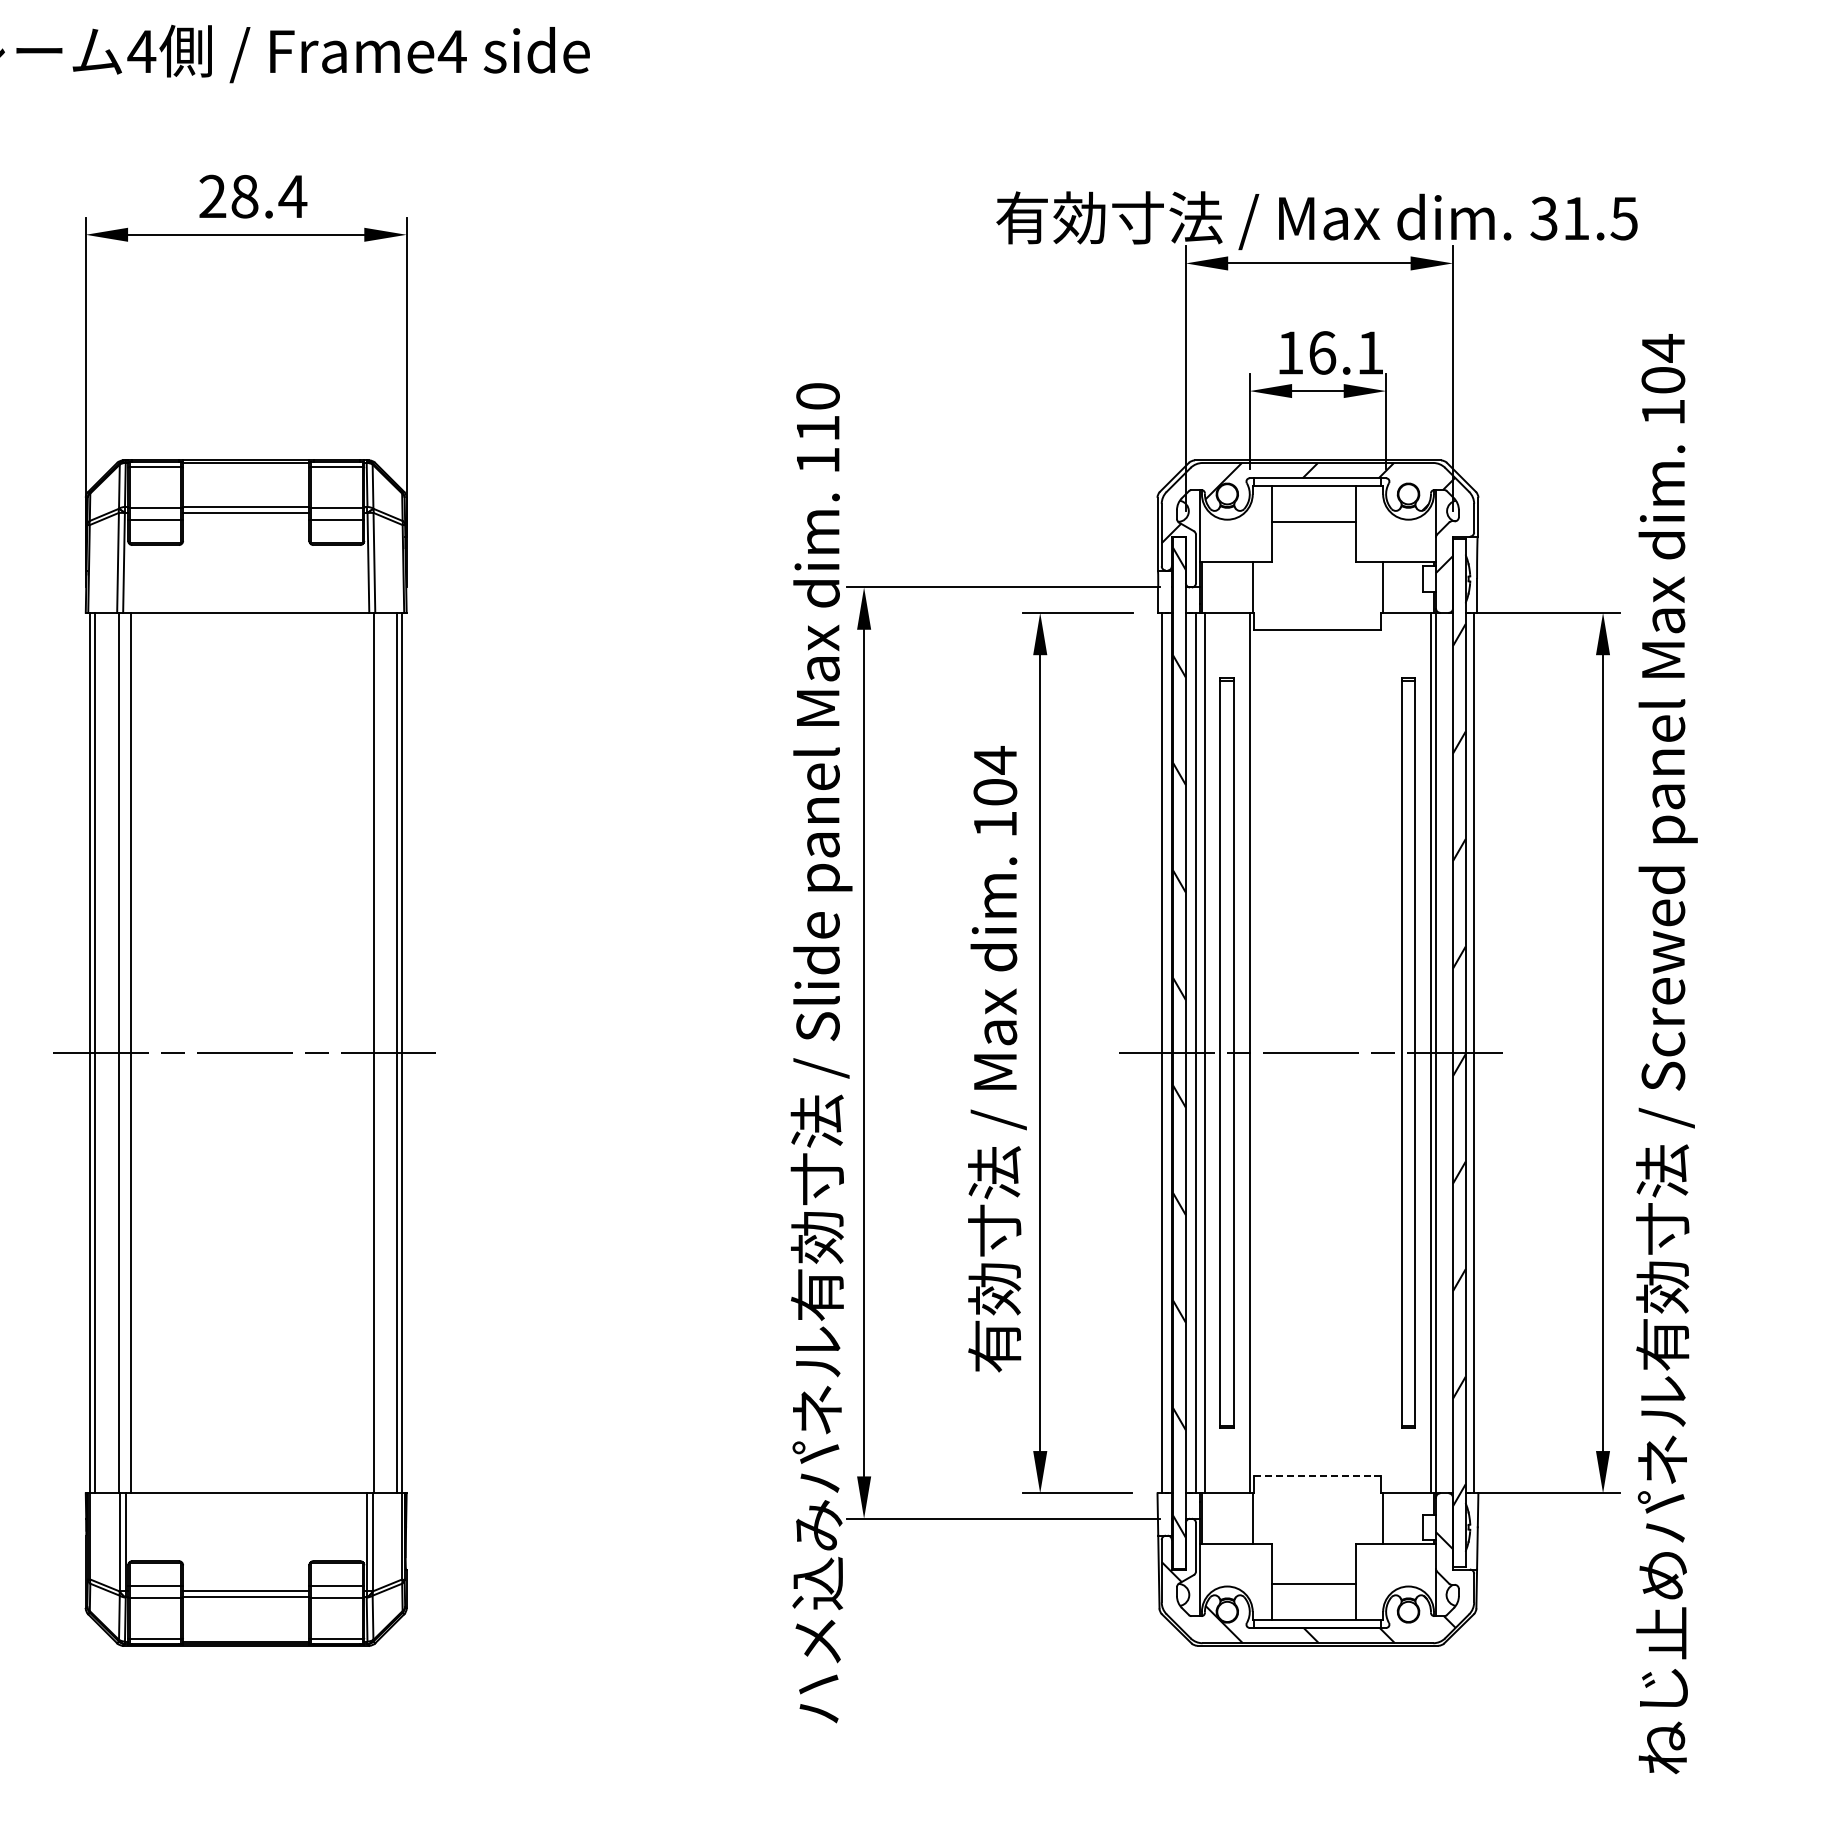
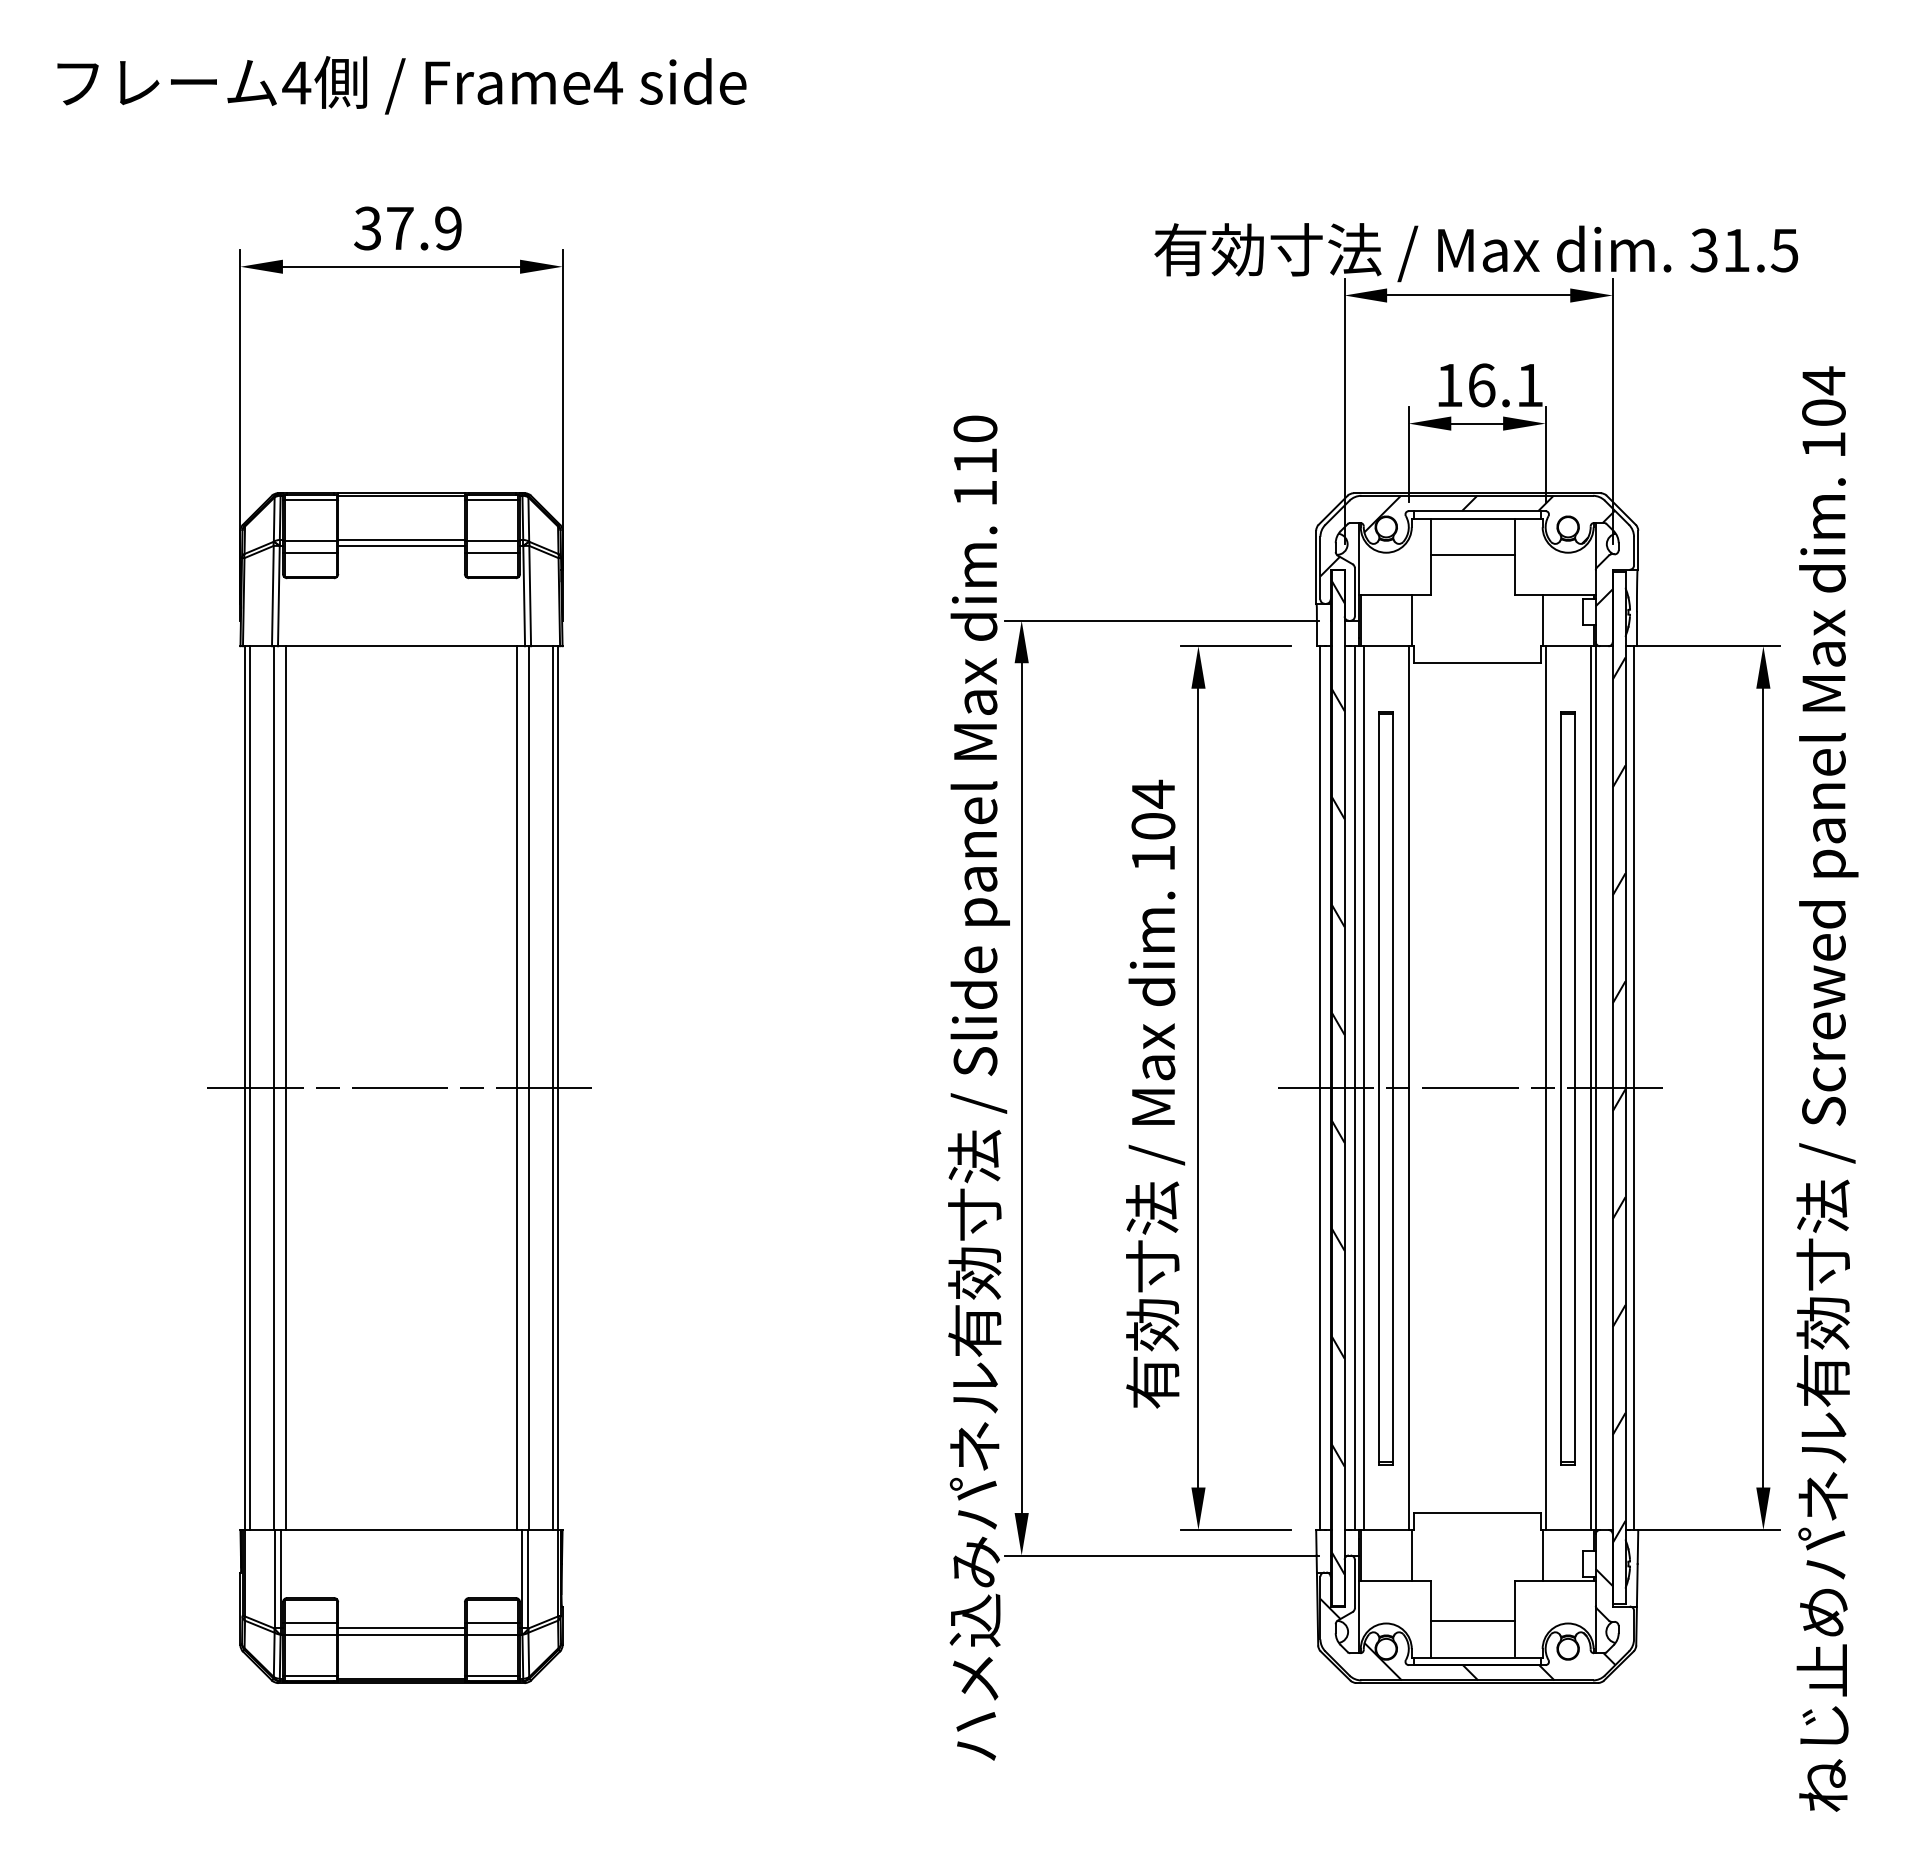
text: (253, 196) -> (408, 228), 28.4 -> 37.9
line: (361, 1053) -> (517, 1088), added
line: (1385, 1053) -> (1545, 1088), added
line: (1318, 1476) -> (1477, 1513), dashed -> solid

